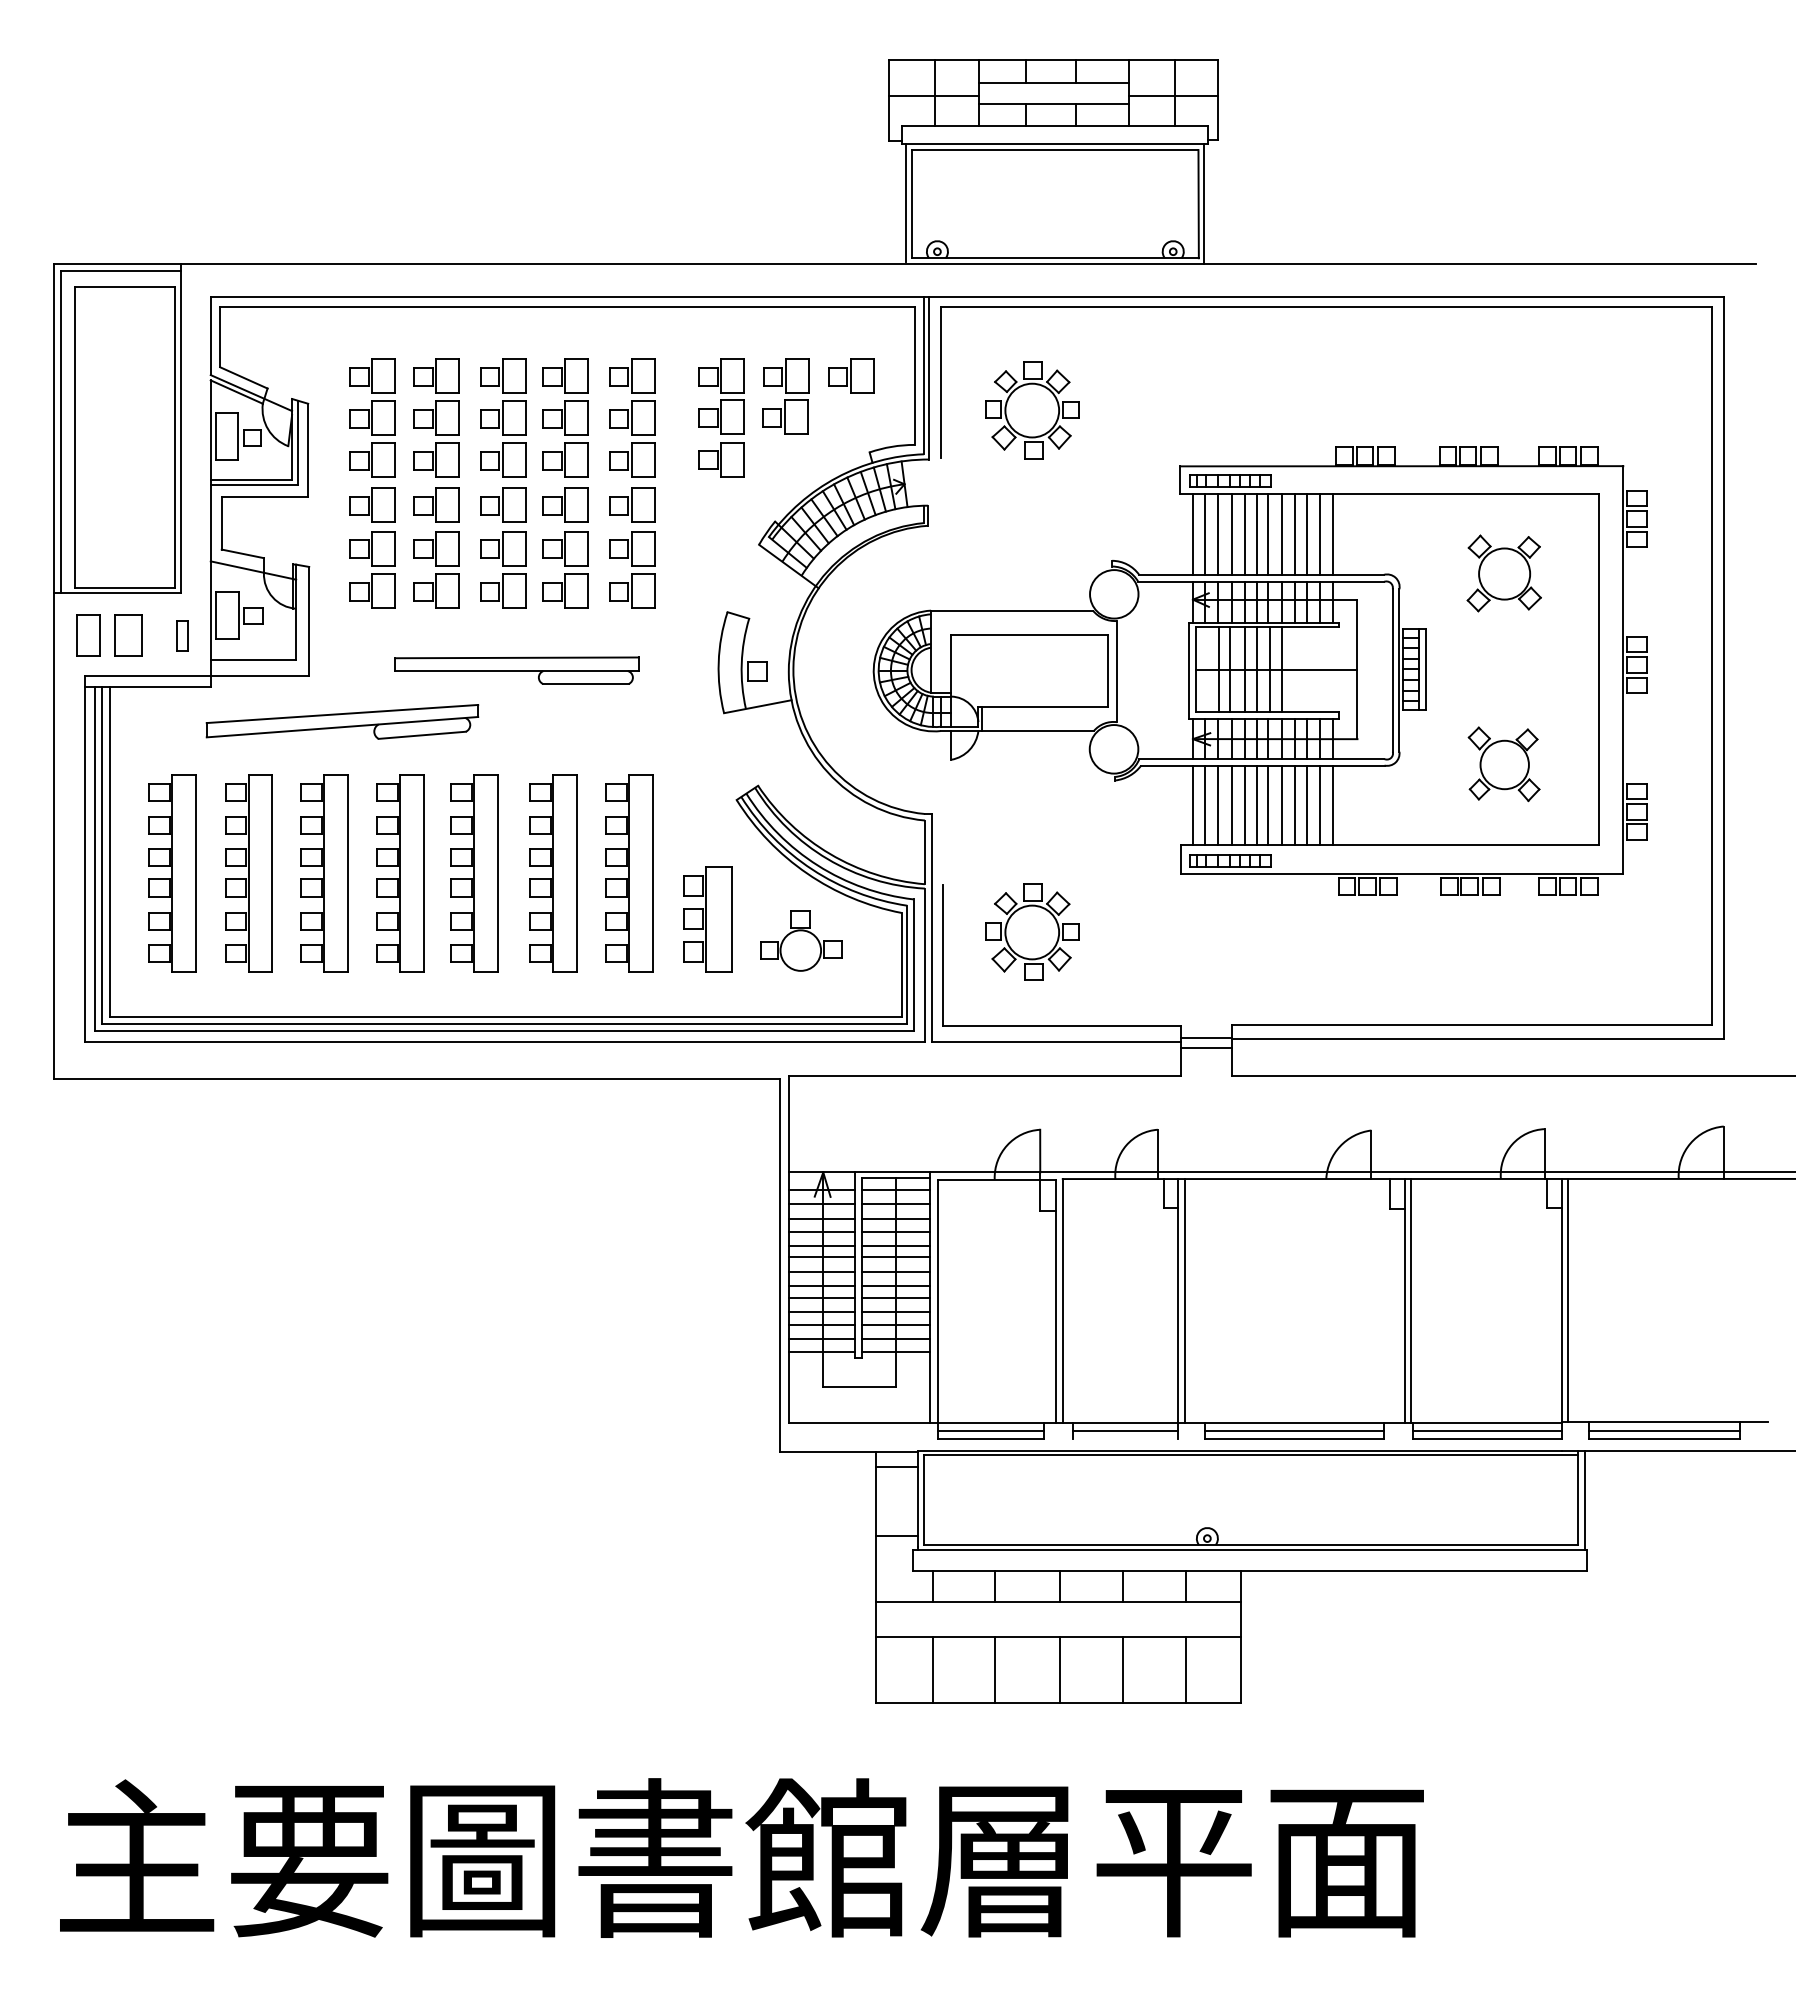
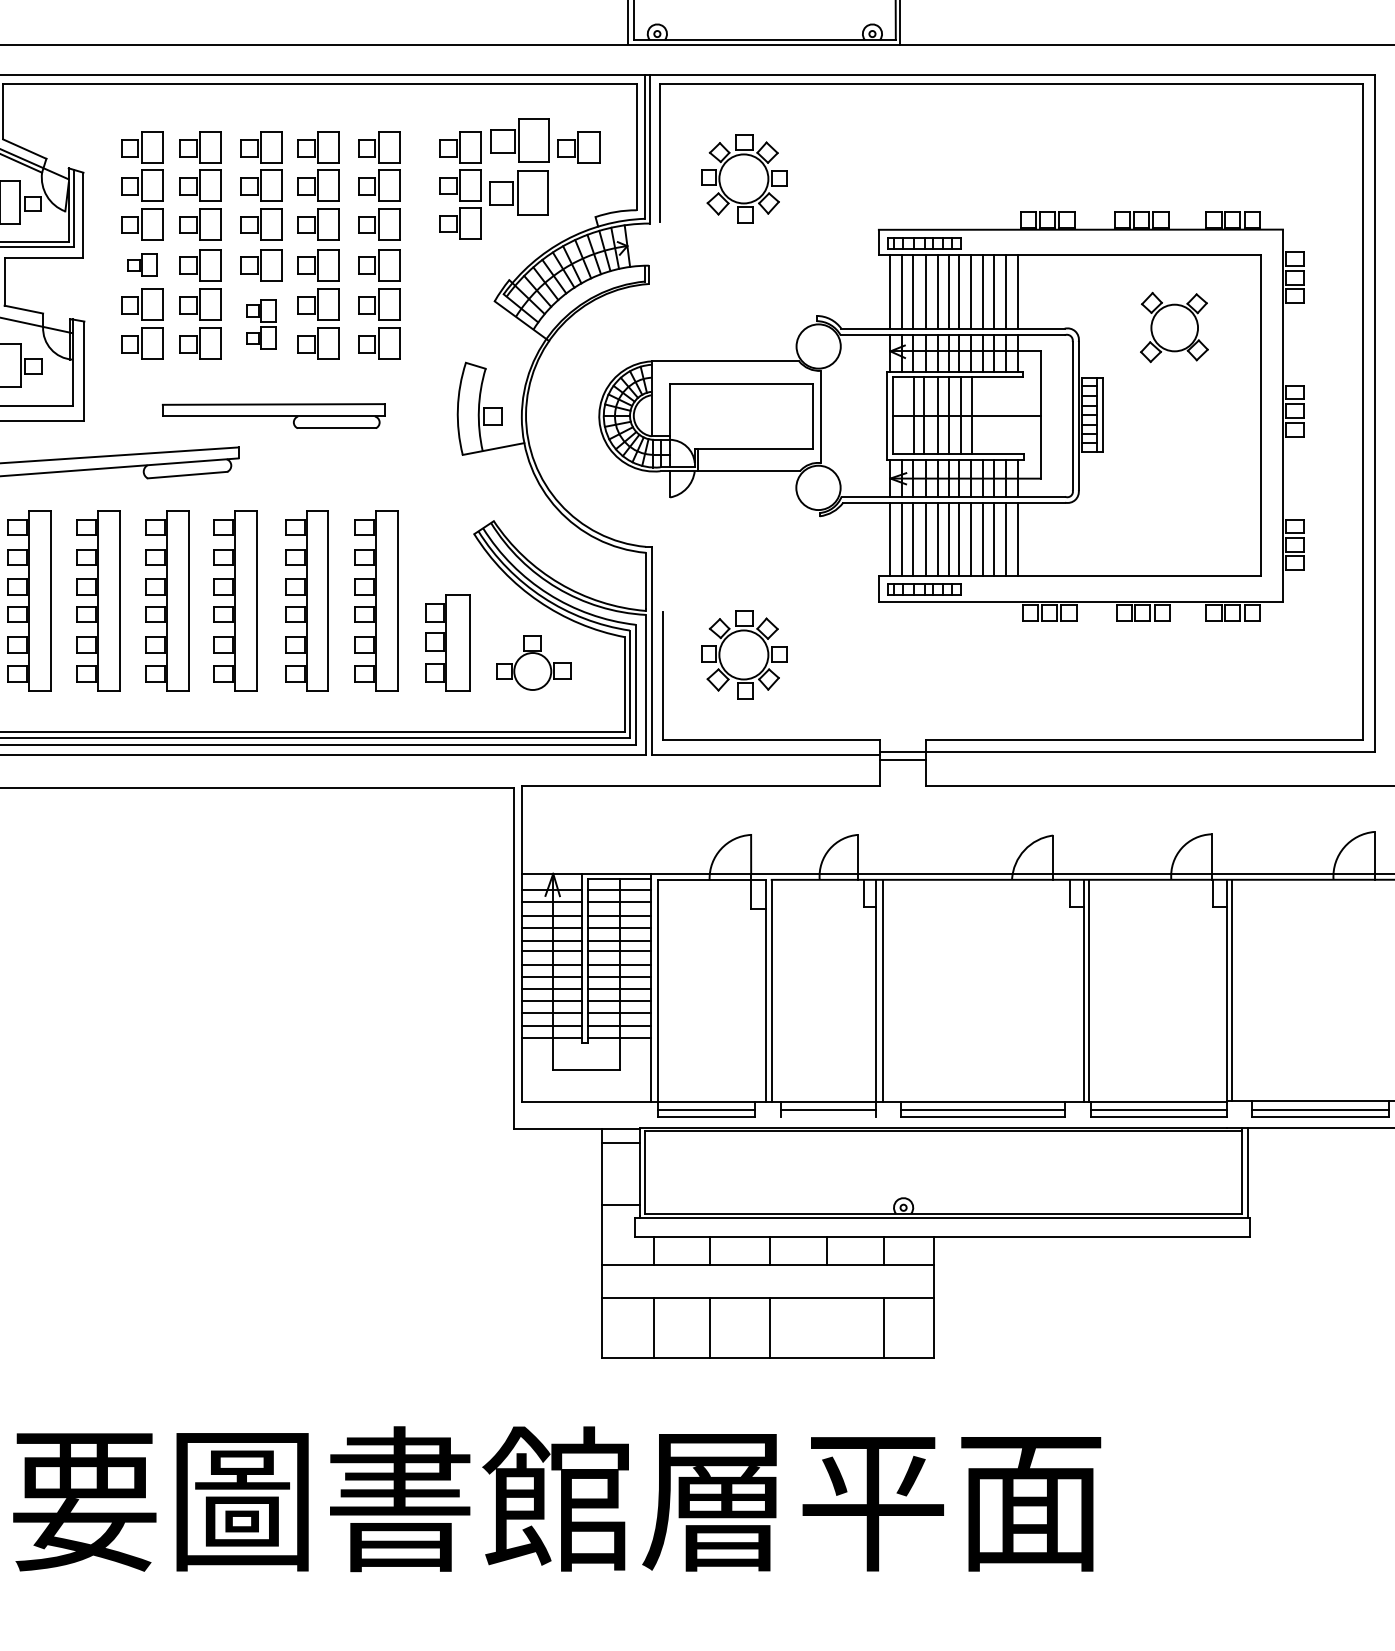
part: (785, 396) -> (518, 166), size x1.4
part: (372, 504) -> (142, 264), size x0.7
part: (503, 569) -> (261, 323), size x0.7
part: (1503, 764) -> (1173, 501), removed
line: (1123, 1670) -> (827, 1328), removed

